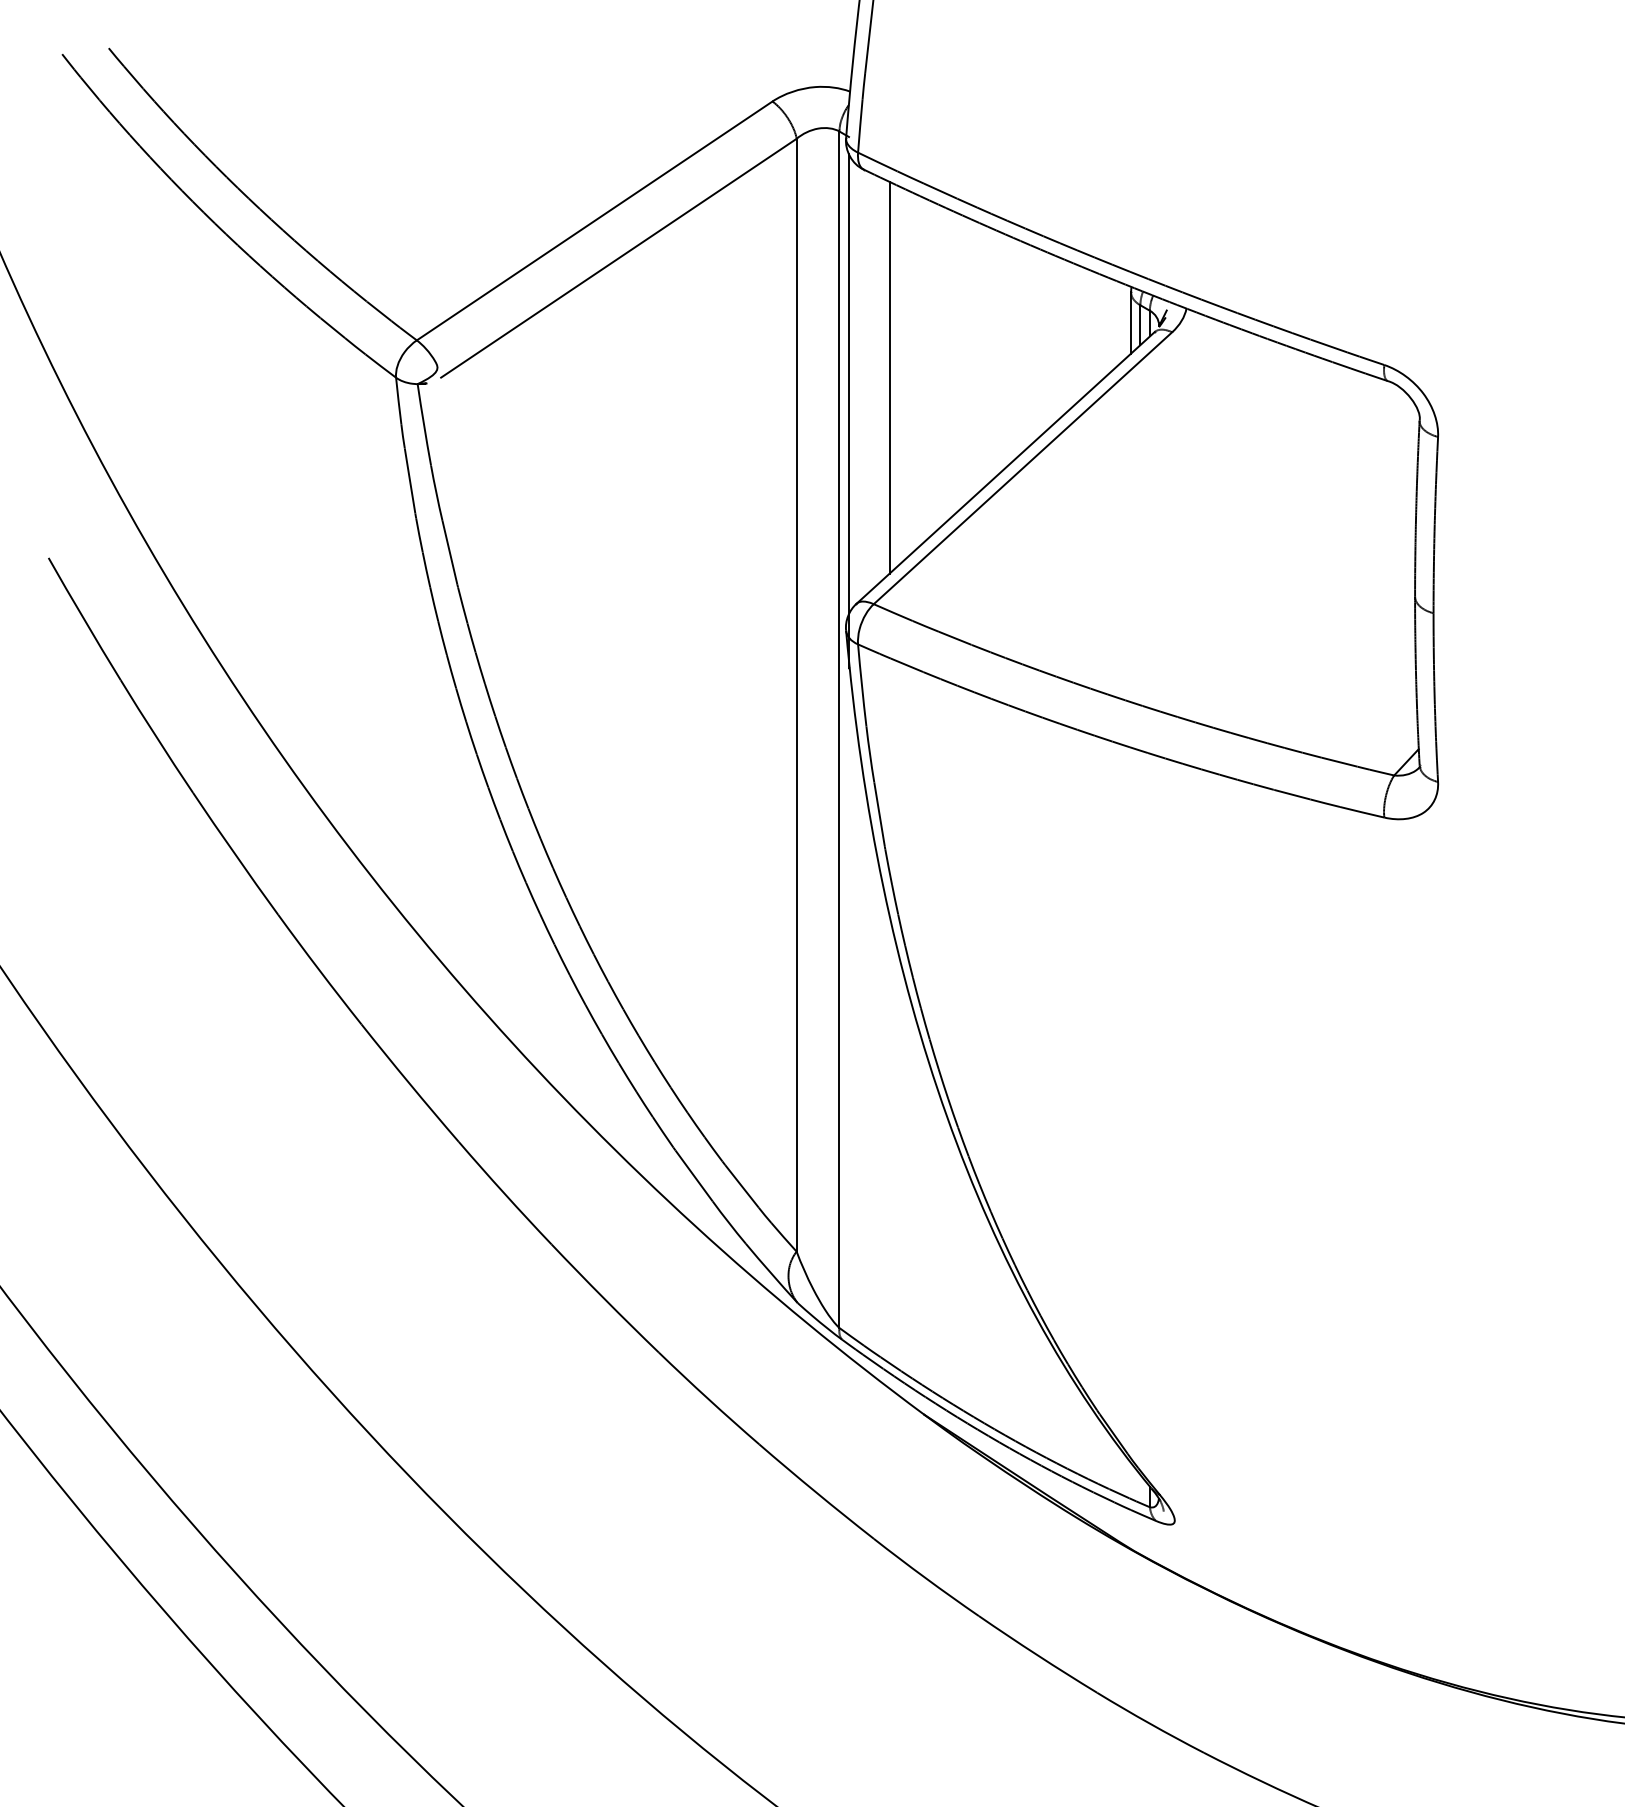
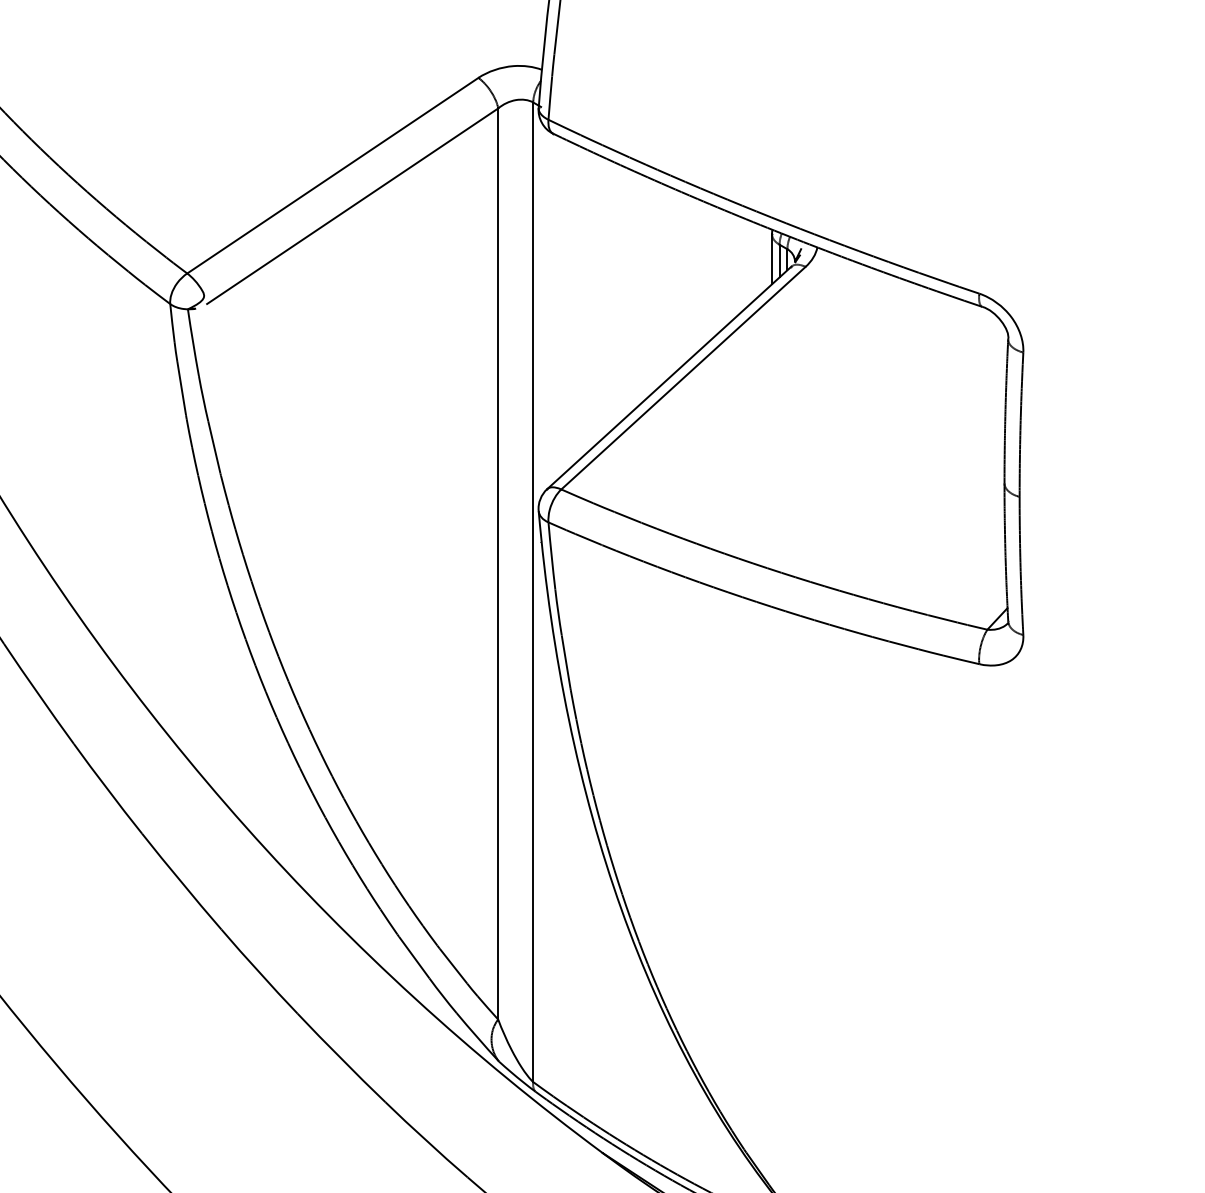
line: (889, 377) -> (574, 303), removed
line: (848, 411) -> (540, 331), removed

